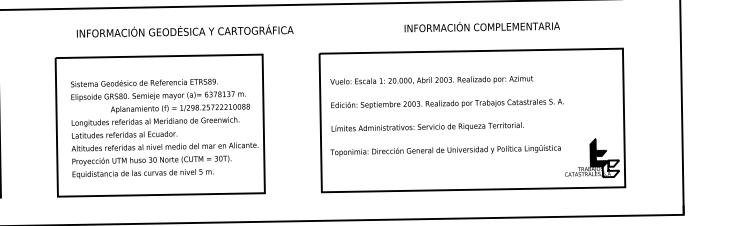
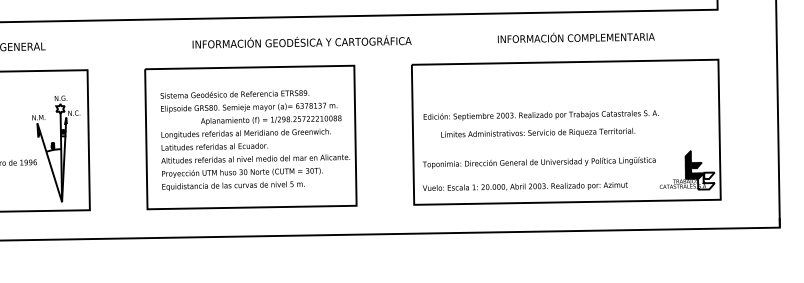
text: (184, 30) -> (301, 41), moved
text: (431, 80) -> (524, 186), moved
text: (428, 126) -> (538, 132), moved

